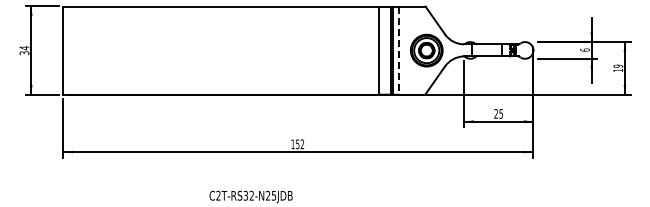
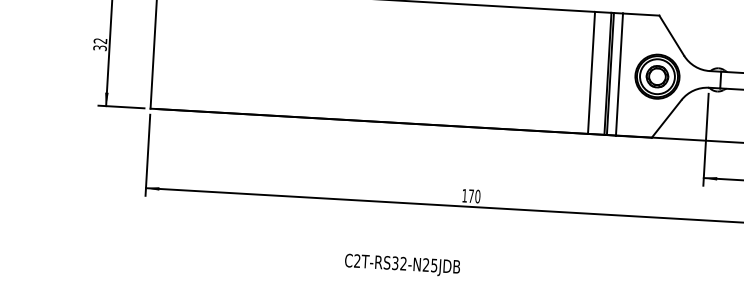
text: (24, 48) -> (100, 41), 34 -> 32
line: (399, 51) -> (619, 75), dashed -> solid
text: (300, 144) -> (475, 196), 152 -> 170

